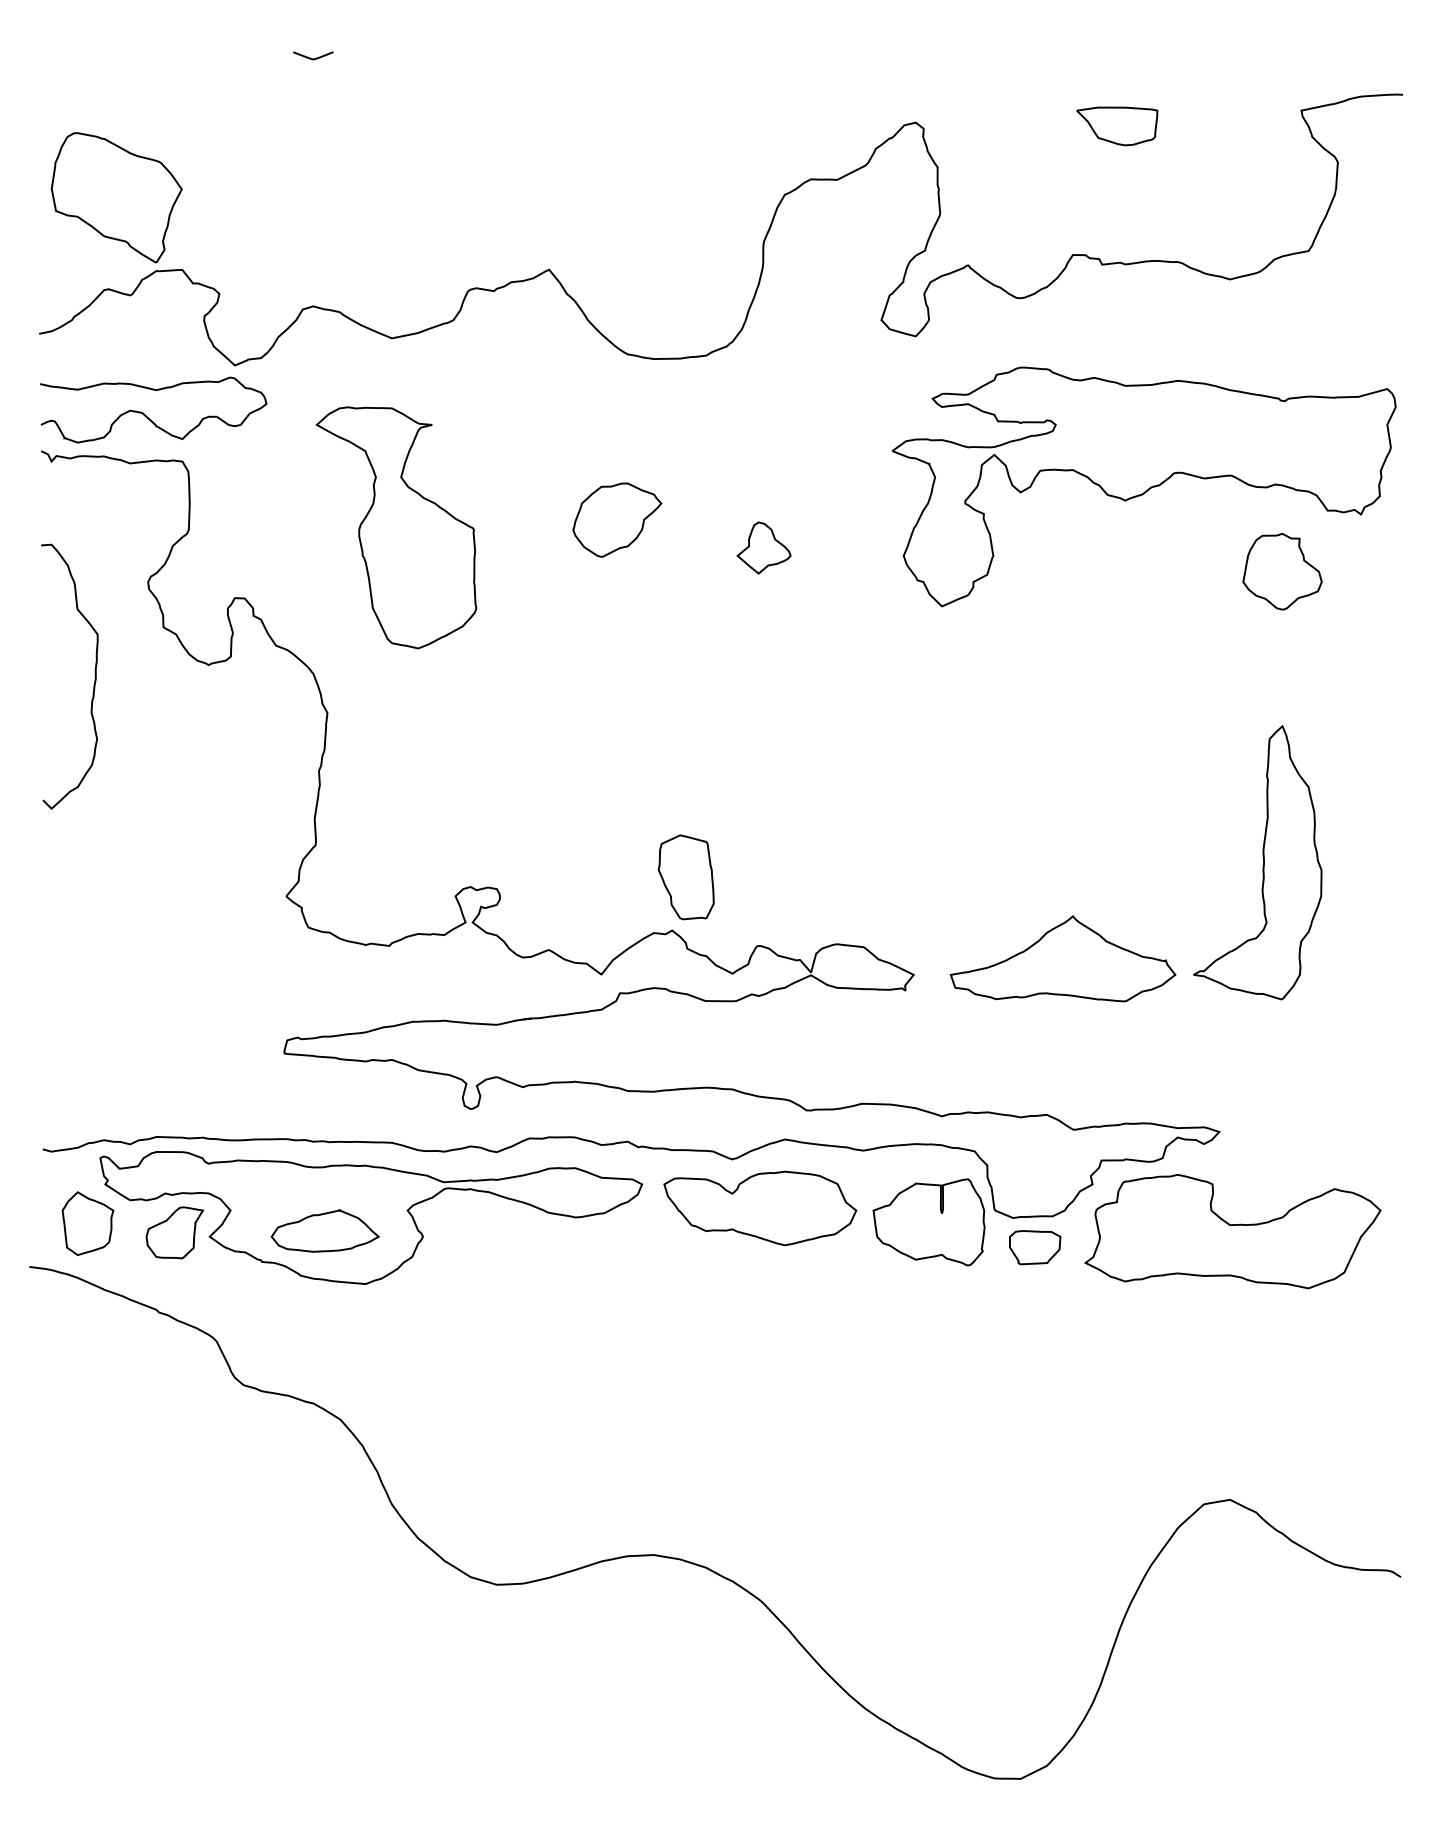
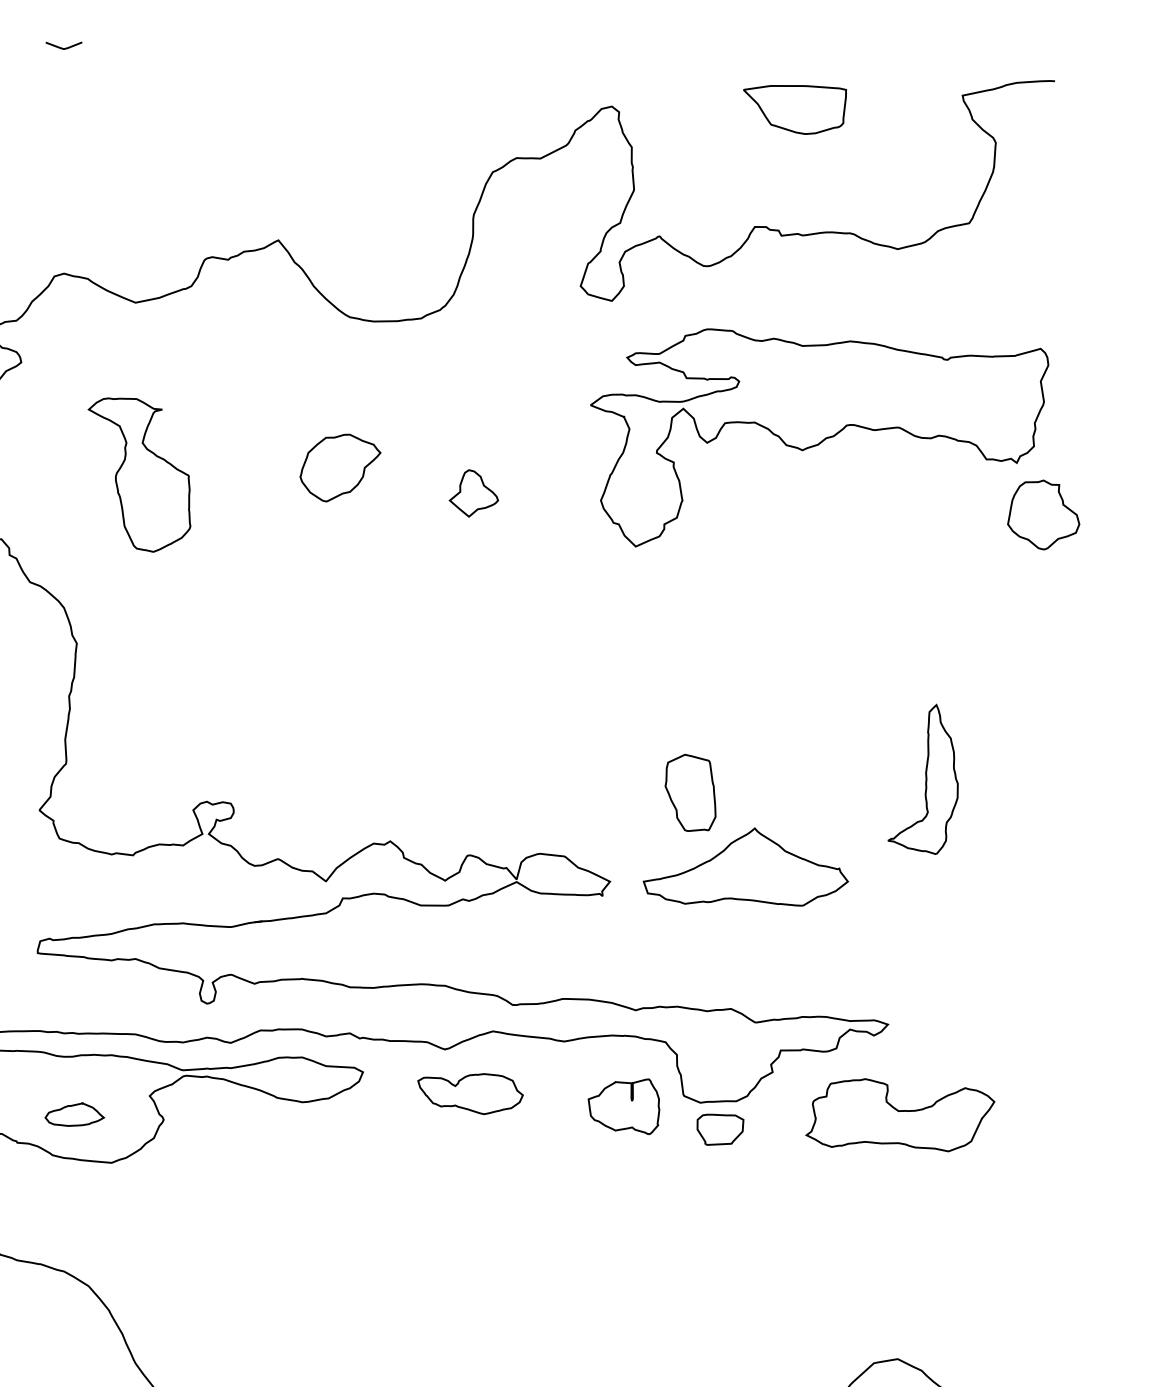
part: (1117, 126) -> (795, 110), size x1.4
part: (396, 527) -> (139, 474), size x0.7
part: (1282, 571) -> (1043, 514), moved
part: (1257, 862) -> (922, 779), size x0.6
part: (685, 877) -> (689, 793), moved
part: (760, 1208) -> (470, 1094), size x0.6
part: (928, 1222) -> (623, 1106), size x0.7
part: (324, 1230) -> (74, 1114), size x0.6
part: (1232, 1231) -> (899, 1115), size x0.7

